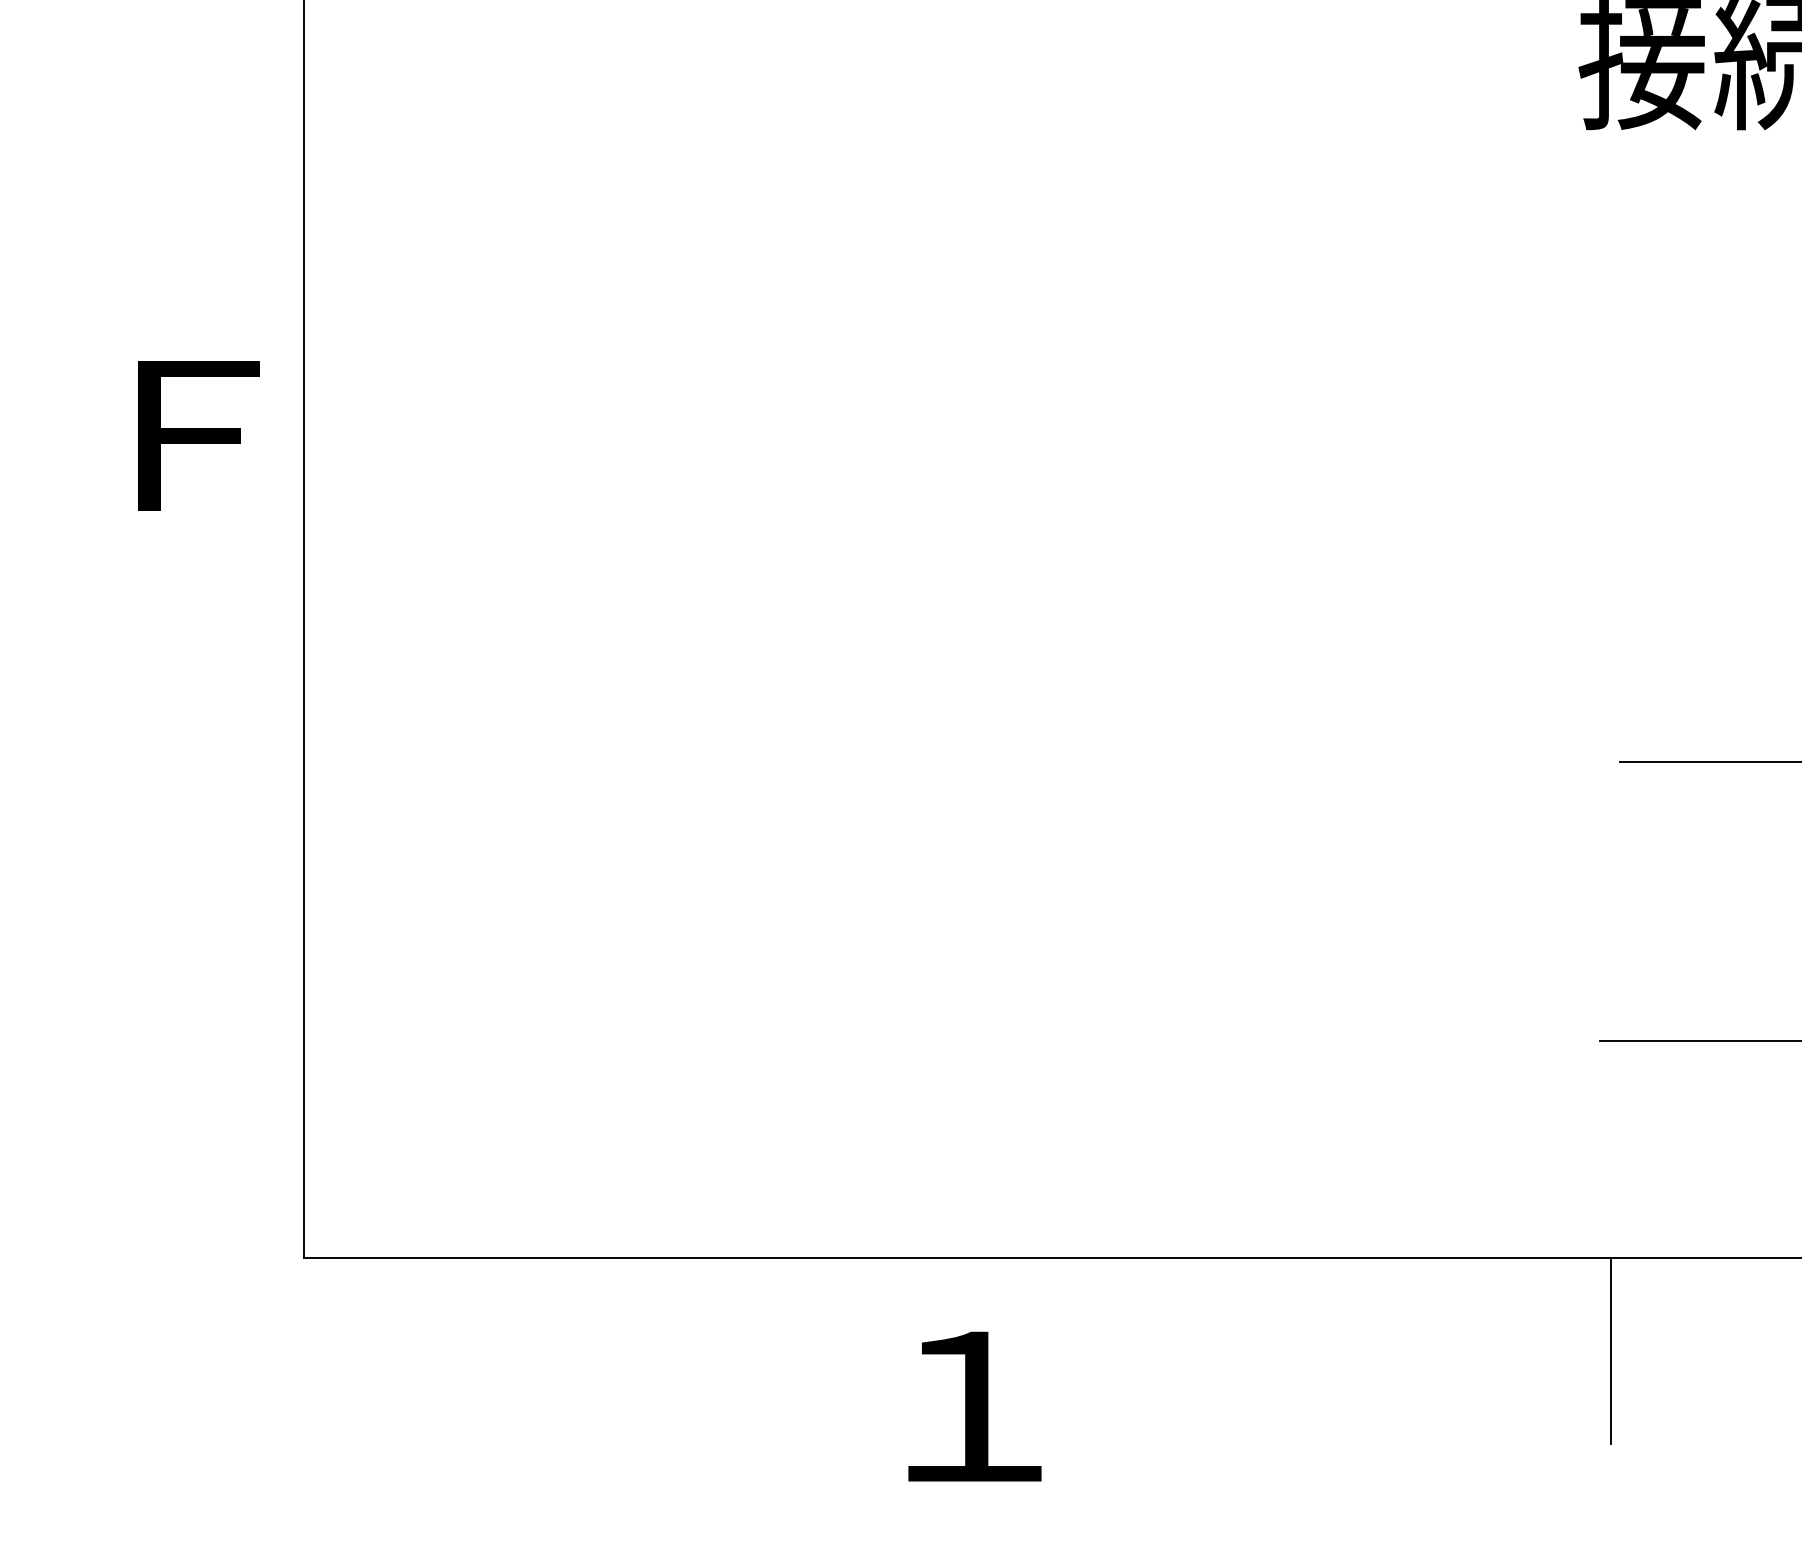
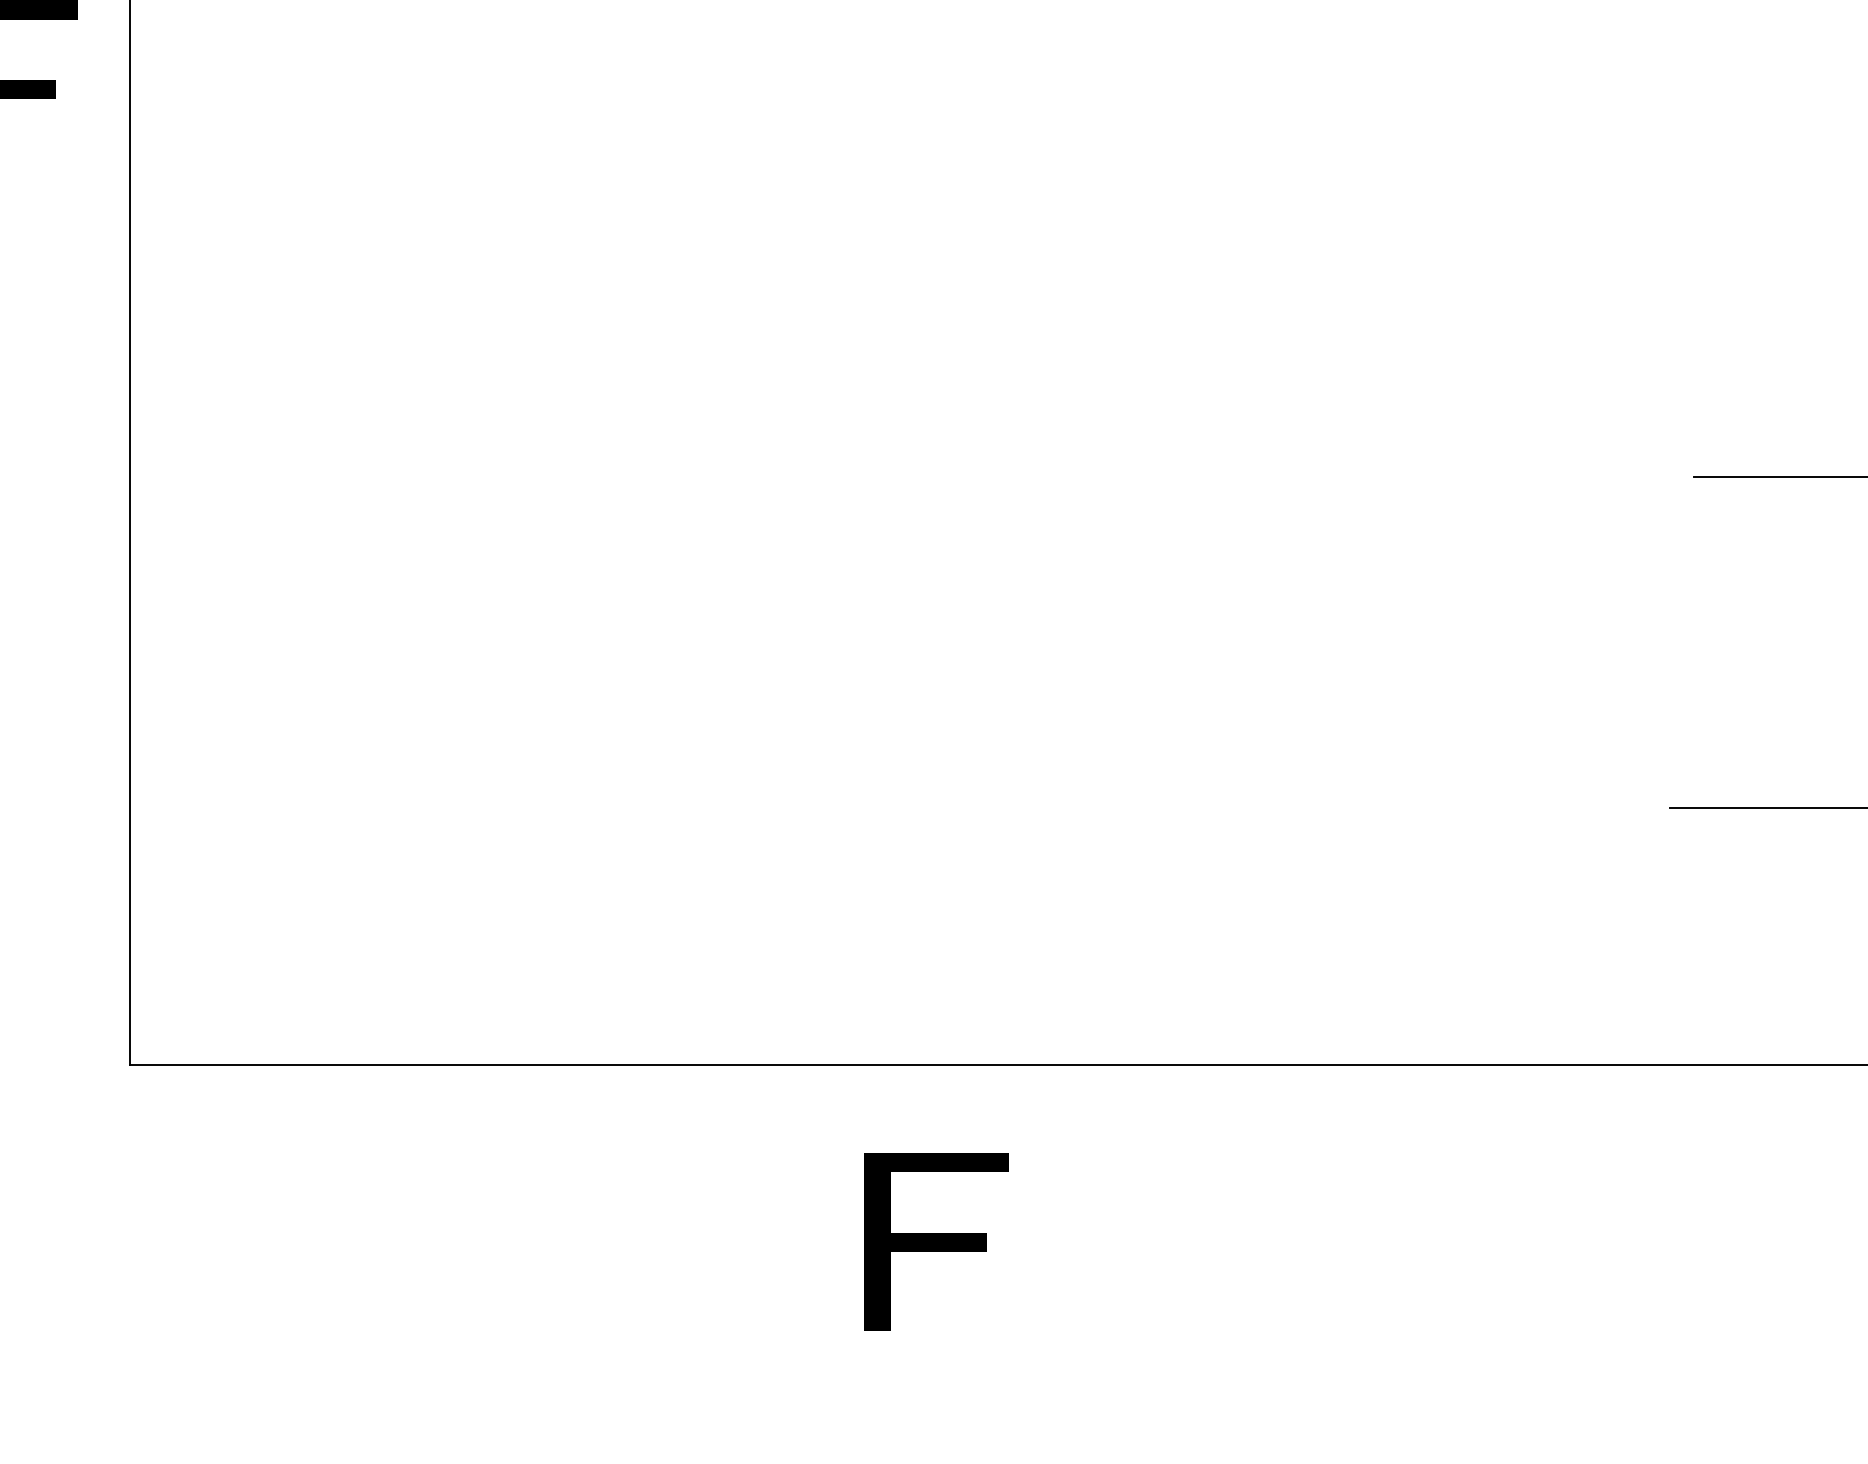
line: (1610, 1350) -> (1682, 1175), removed
text: (975, 1406) -> (927, 1241), １ -> Ｆ

